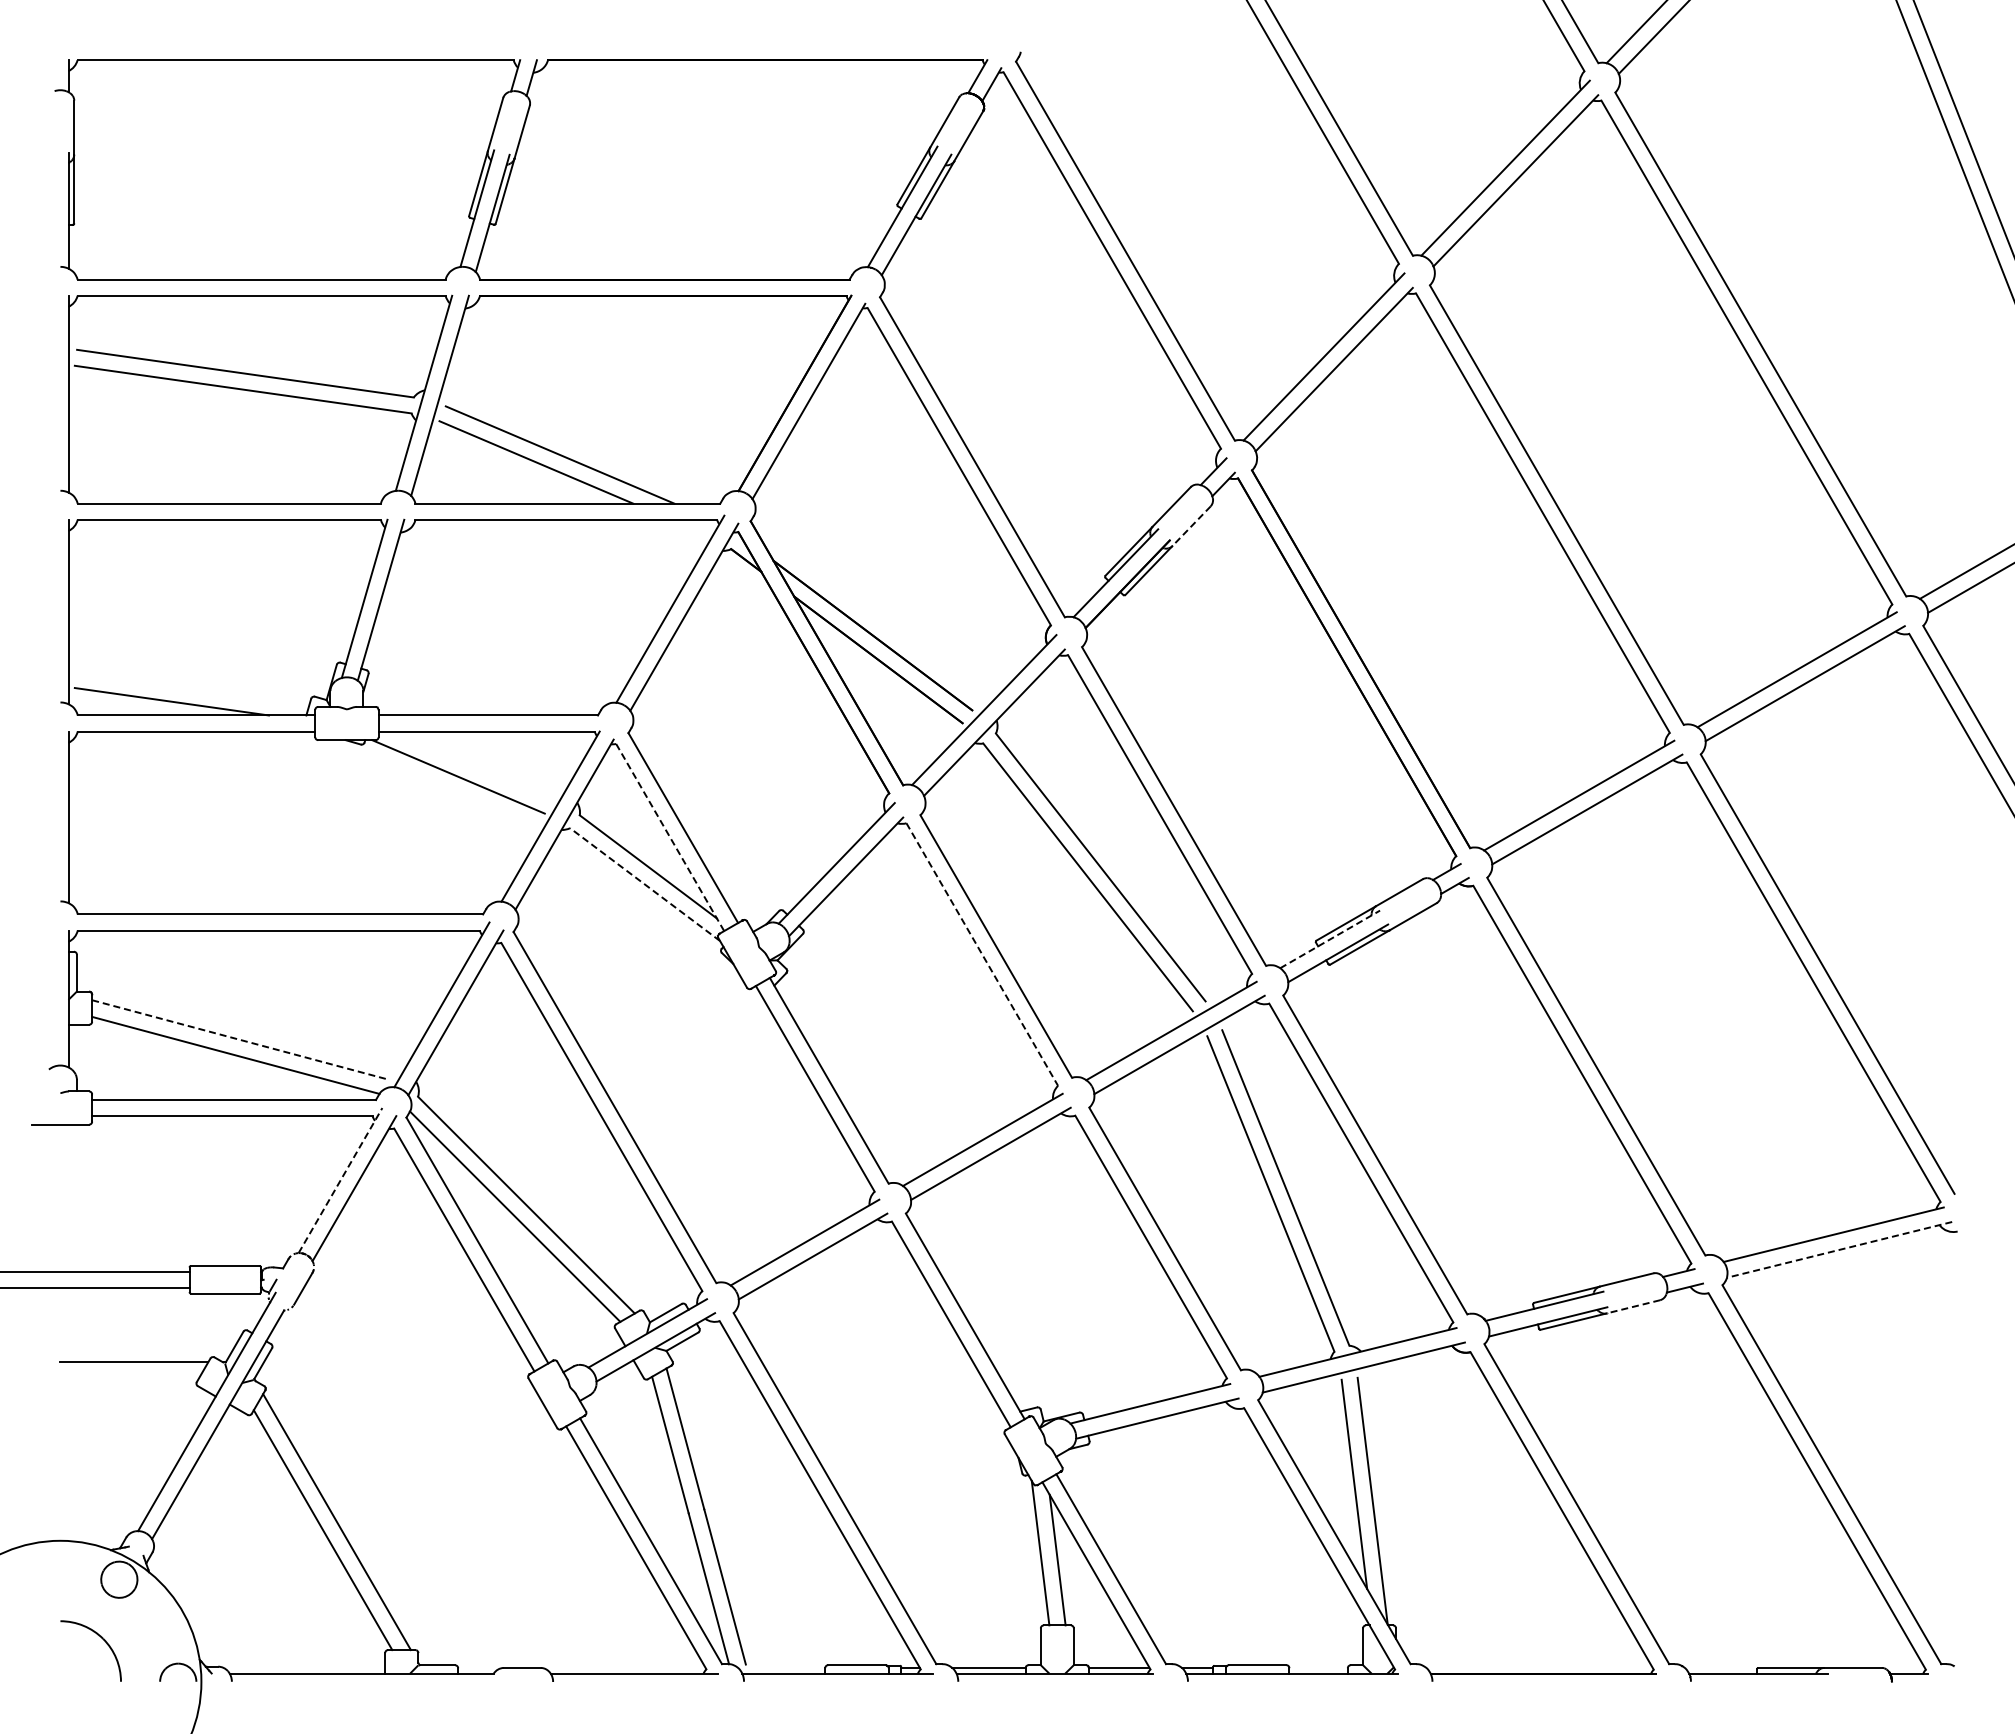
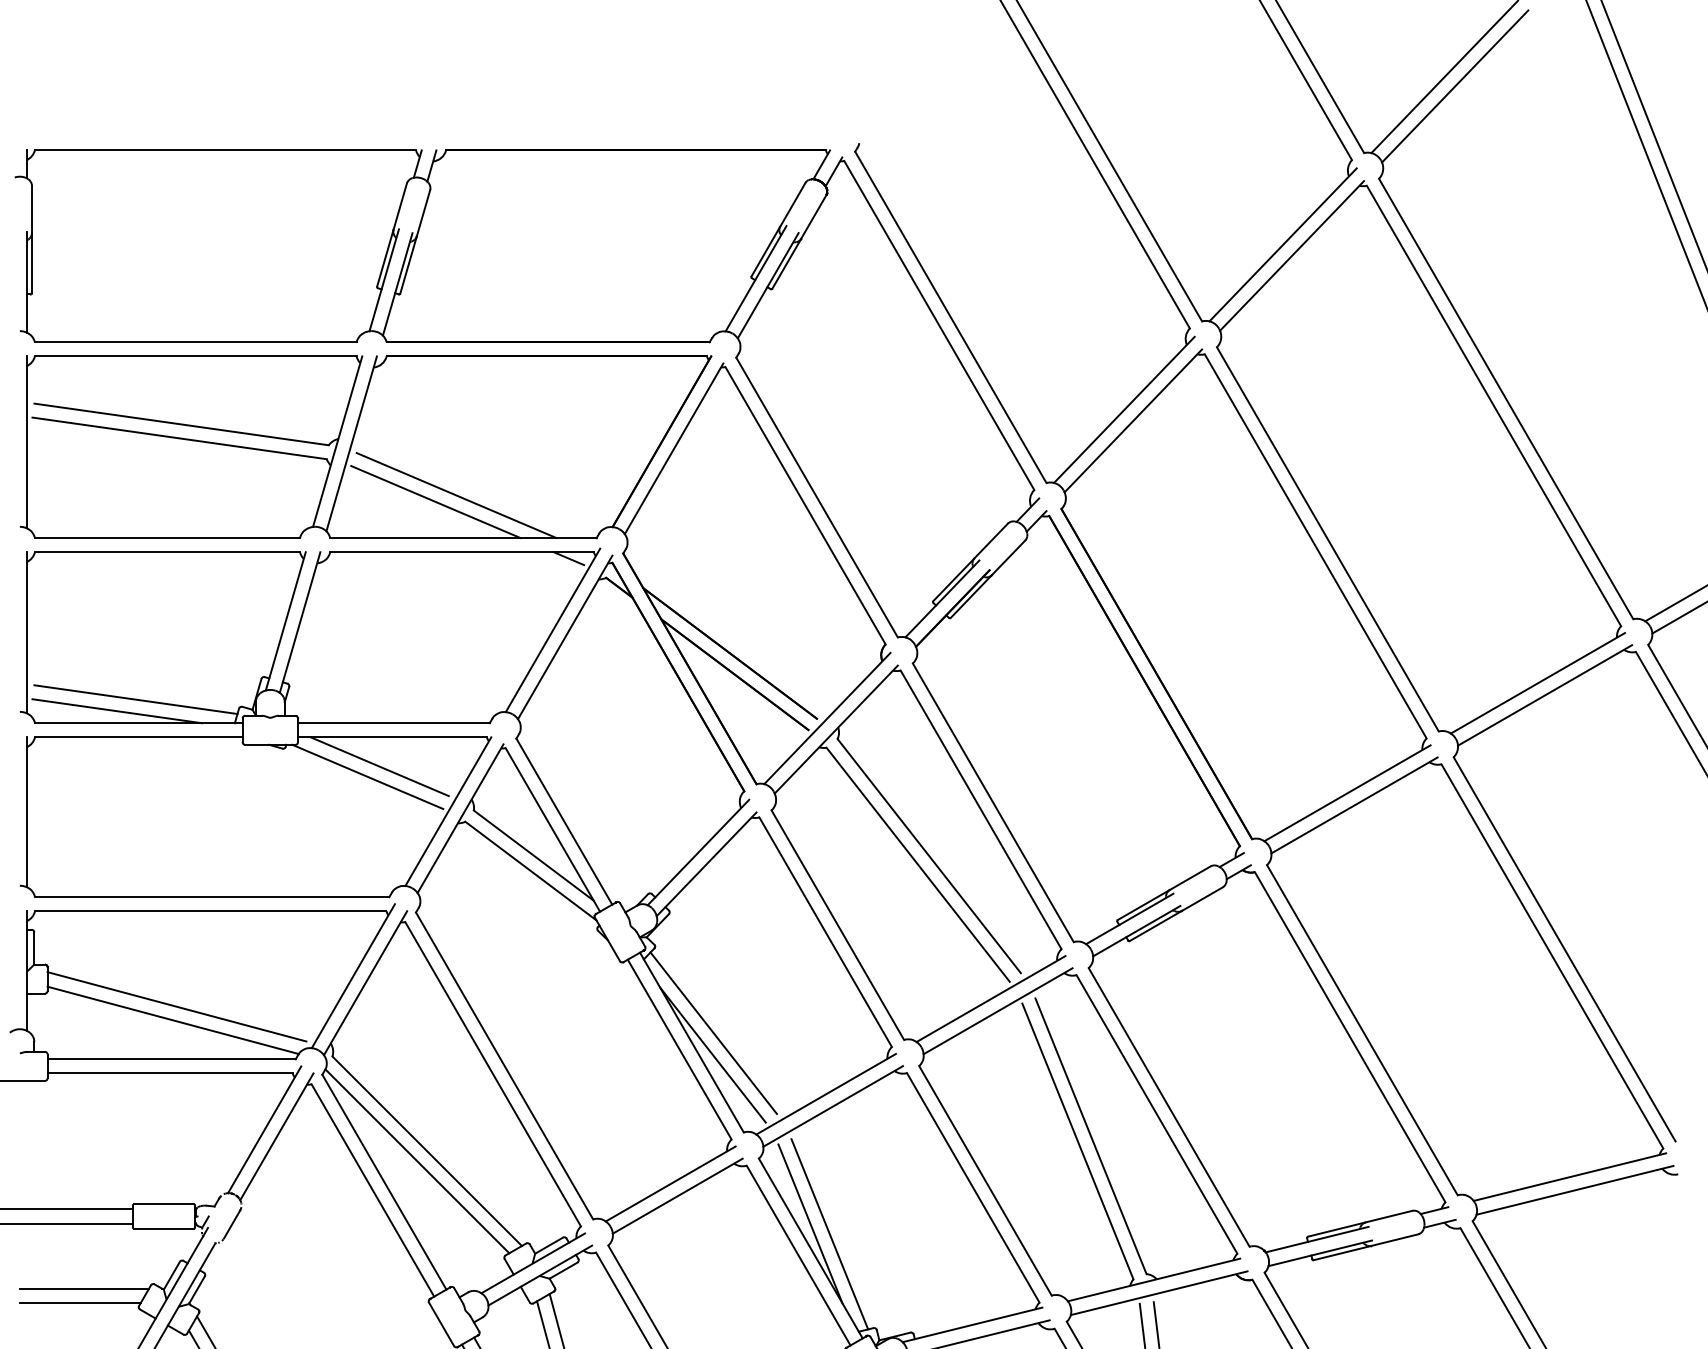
line: (688, 526) -> (568, 558), added
line: (1191, 526) -> (1008, 558), dashed -> solid
line: (193, 688) -> (136, 699), added
line: (472, 764) -> (380, 766), added
line: (670, 837) -> (553, 829), dashed -> solid
line: (645, 884) -> (531, 870), dashed -> solid
line: (1330, 939) -> (1130, 919), dashed -> solid
line: (982, 954) -> (825, 932), dashed -> solid
line: (240, 1040) -> (177, 1007), dashed -> solid
line: (853, 1069) -> (713, 1032), added
line: (853, 1095) -> (713, 1055), added
line: (340, 1180) -> (264, 1129), dashed -> solid
line: (1839, 1250) -> (1574, 1190), dashed -> solid
line: (964, 1288) -> (810, 1224), added
line: (986, 1299) -> (829, 1233), added
line: (1633, 1306) -> (1394, 1239), dashed -> solid
line: (129, 1378) -> (80, 1302), added

